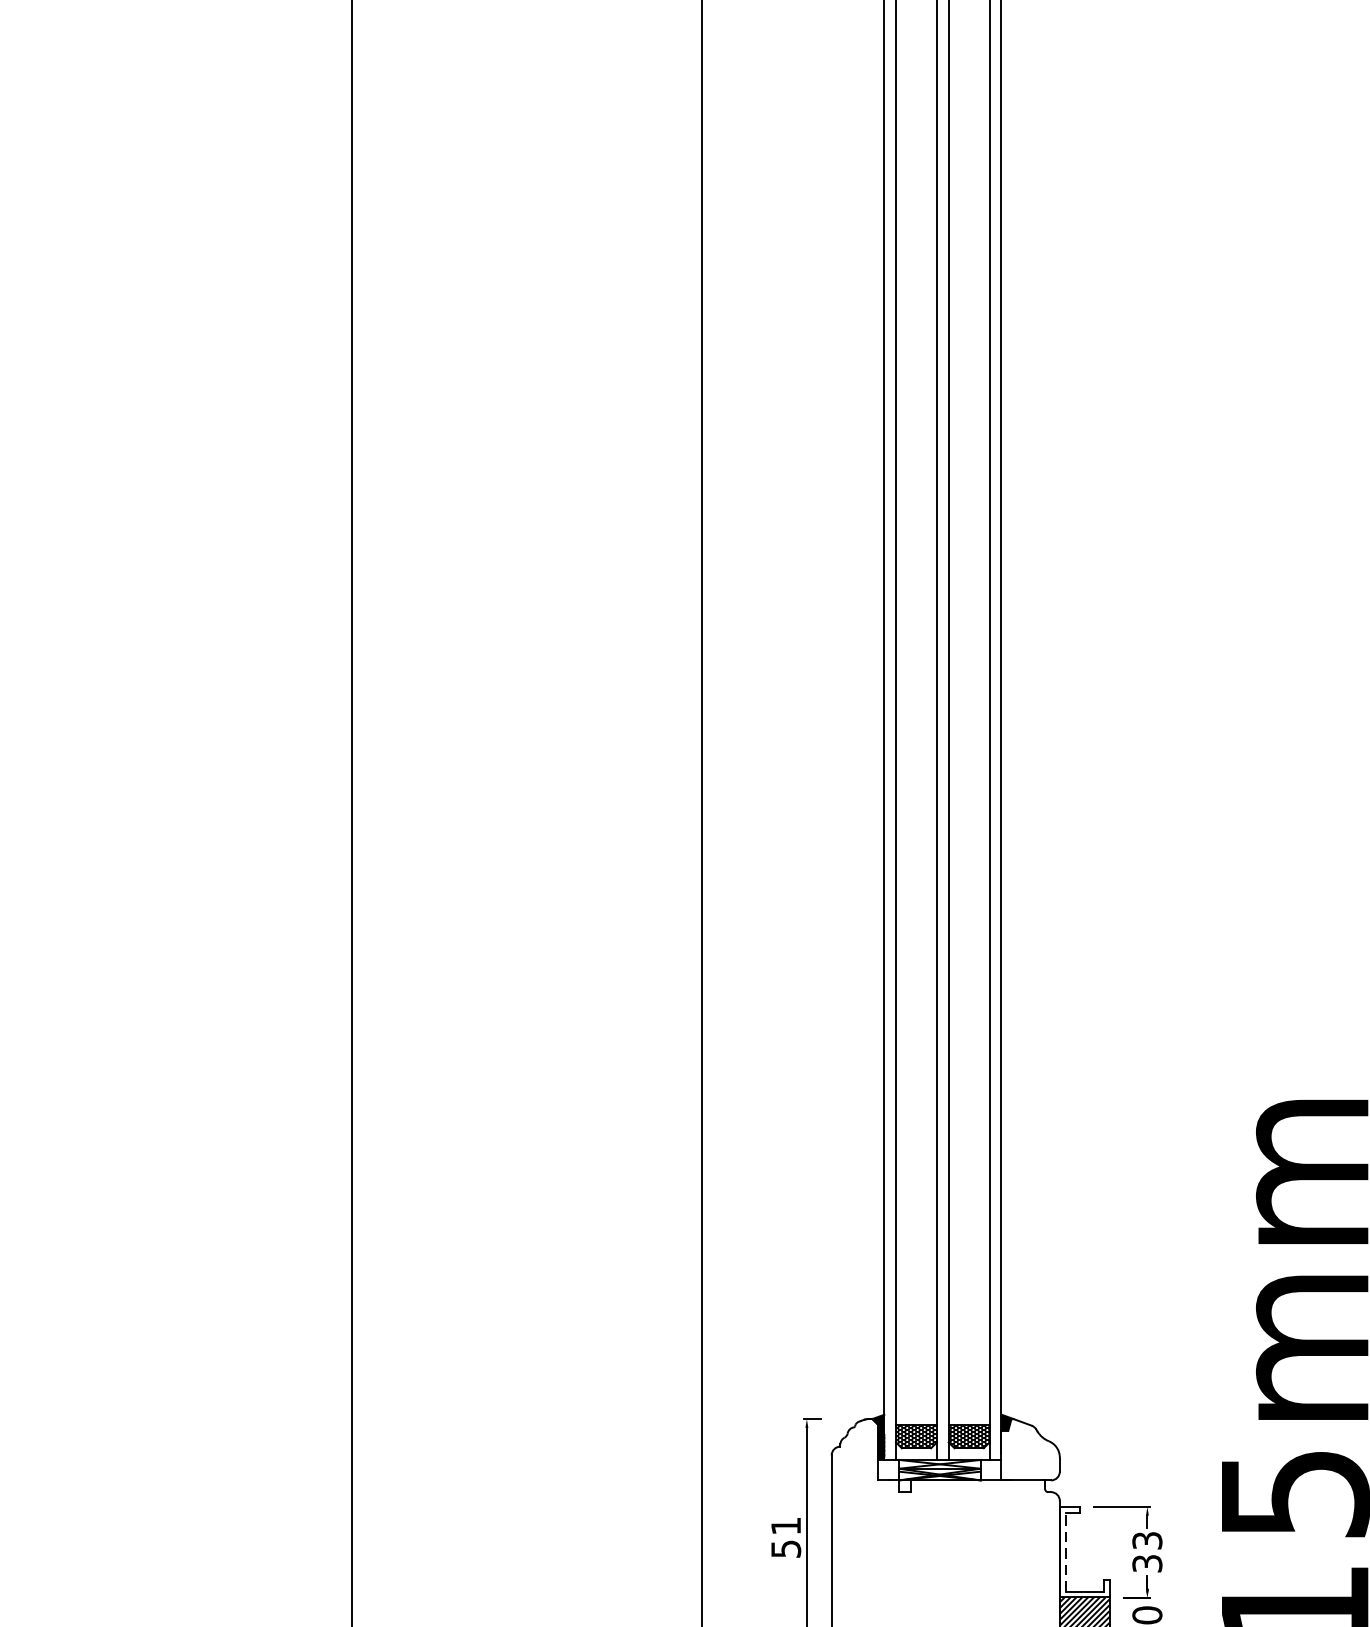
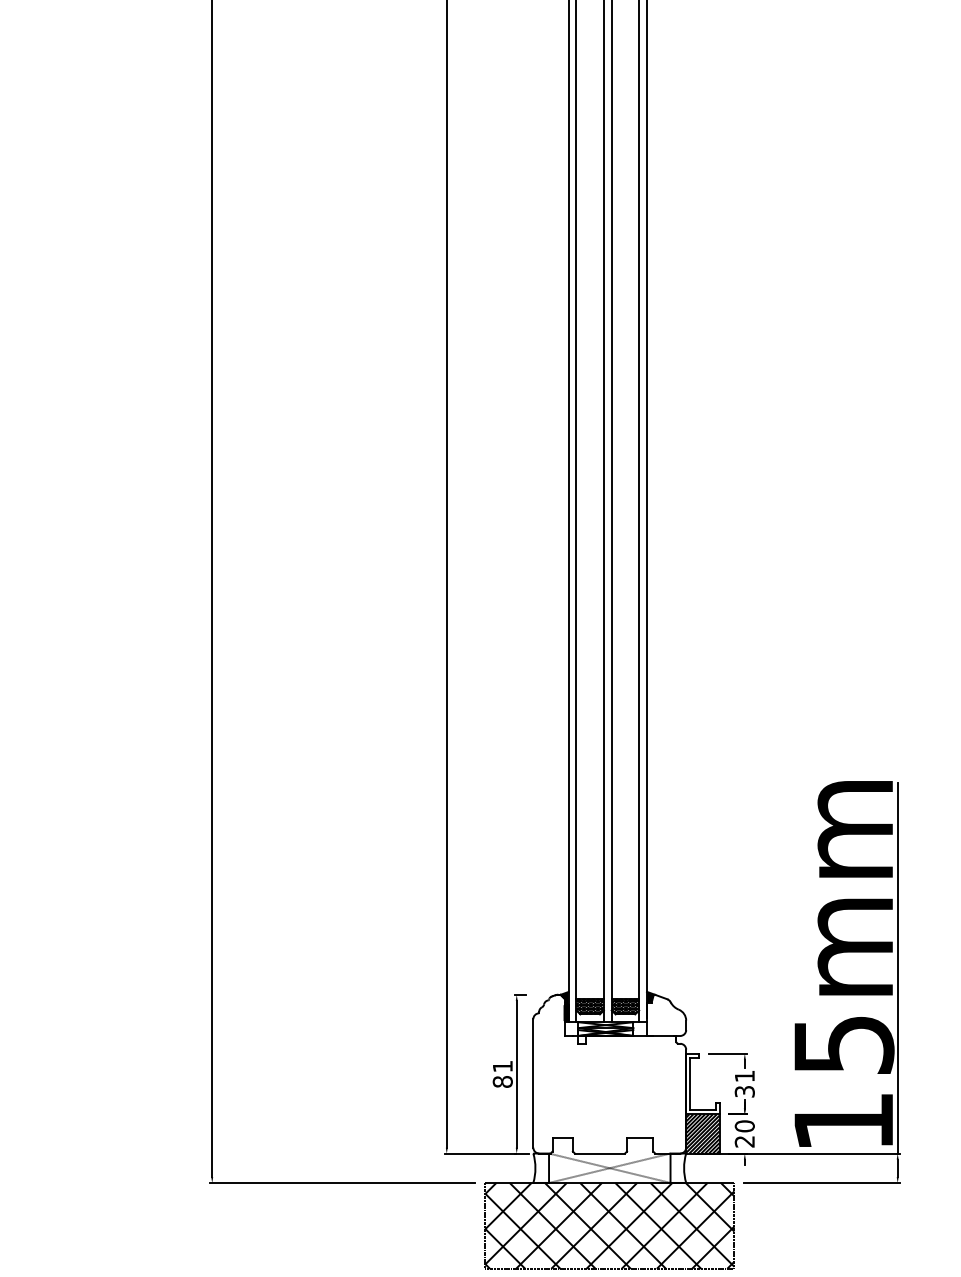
text: (1146, 1540) -> (744, 1076), 33 -> 31
text: (785, 1548) -> (502, 1081), 51 -> 81
line: (1066, 1551) -> (690, 1083), dashed -> solid

